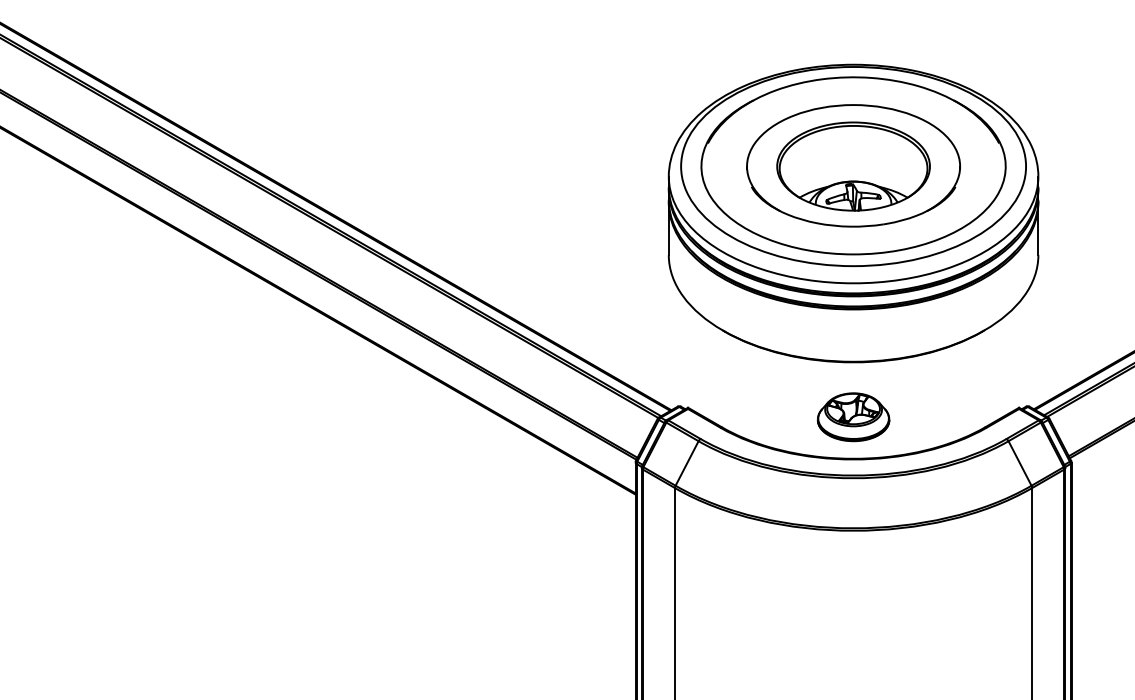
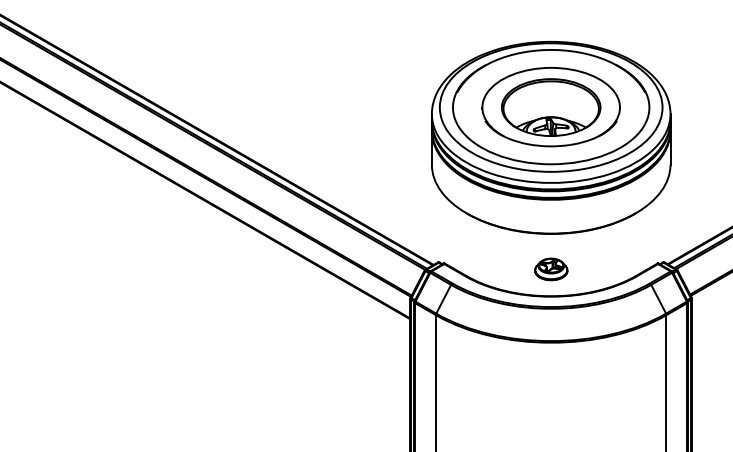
part: (854, 417) -> (551, 269), size x0.7

